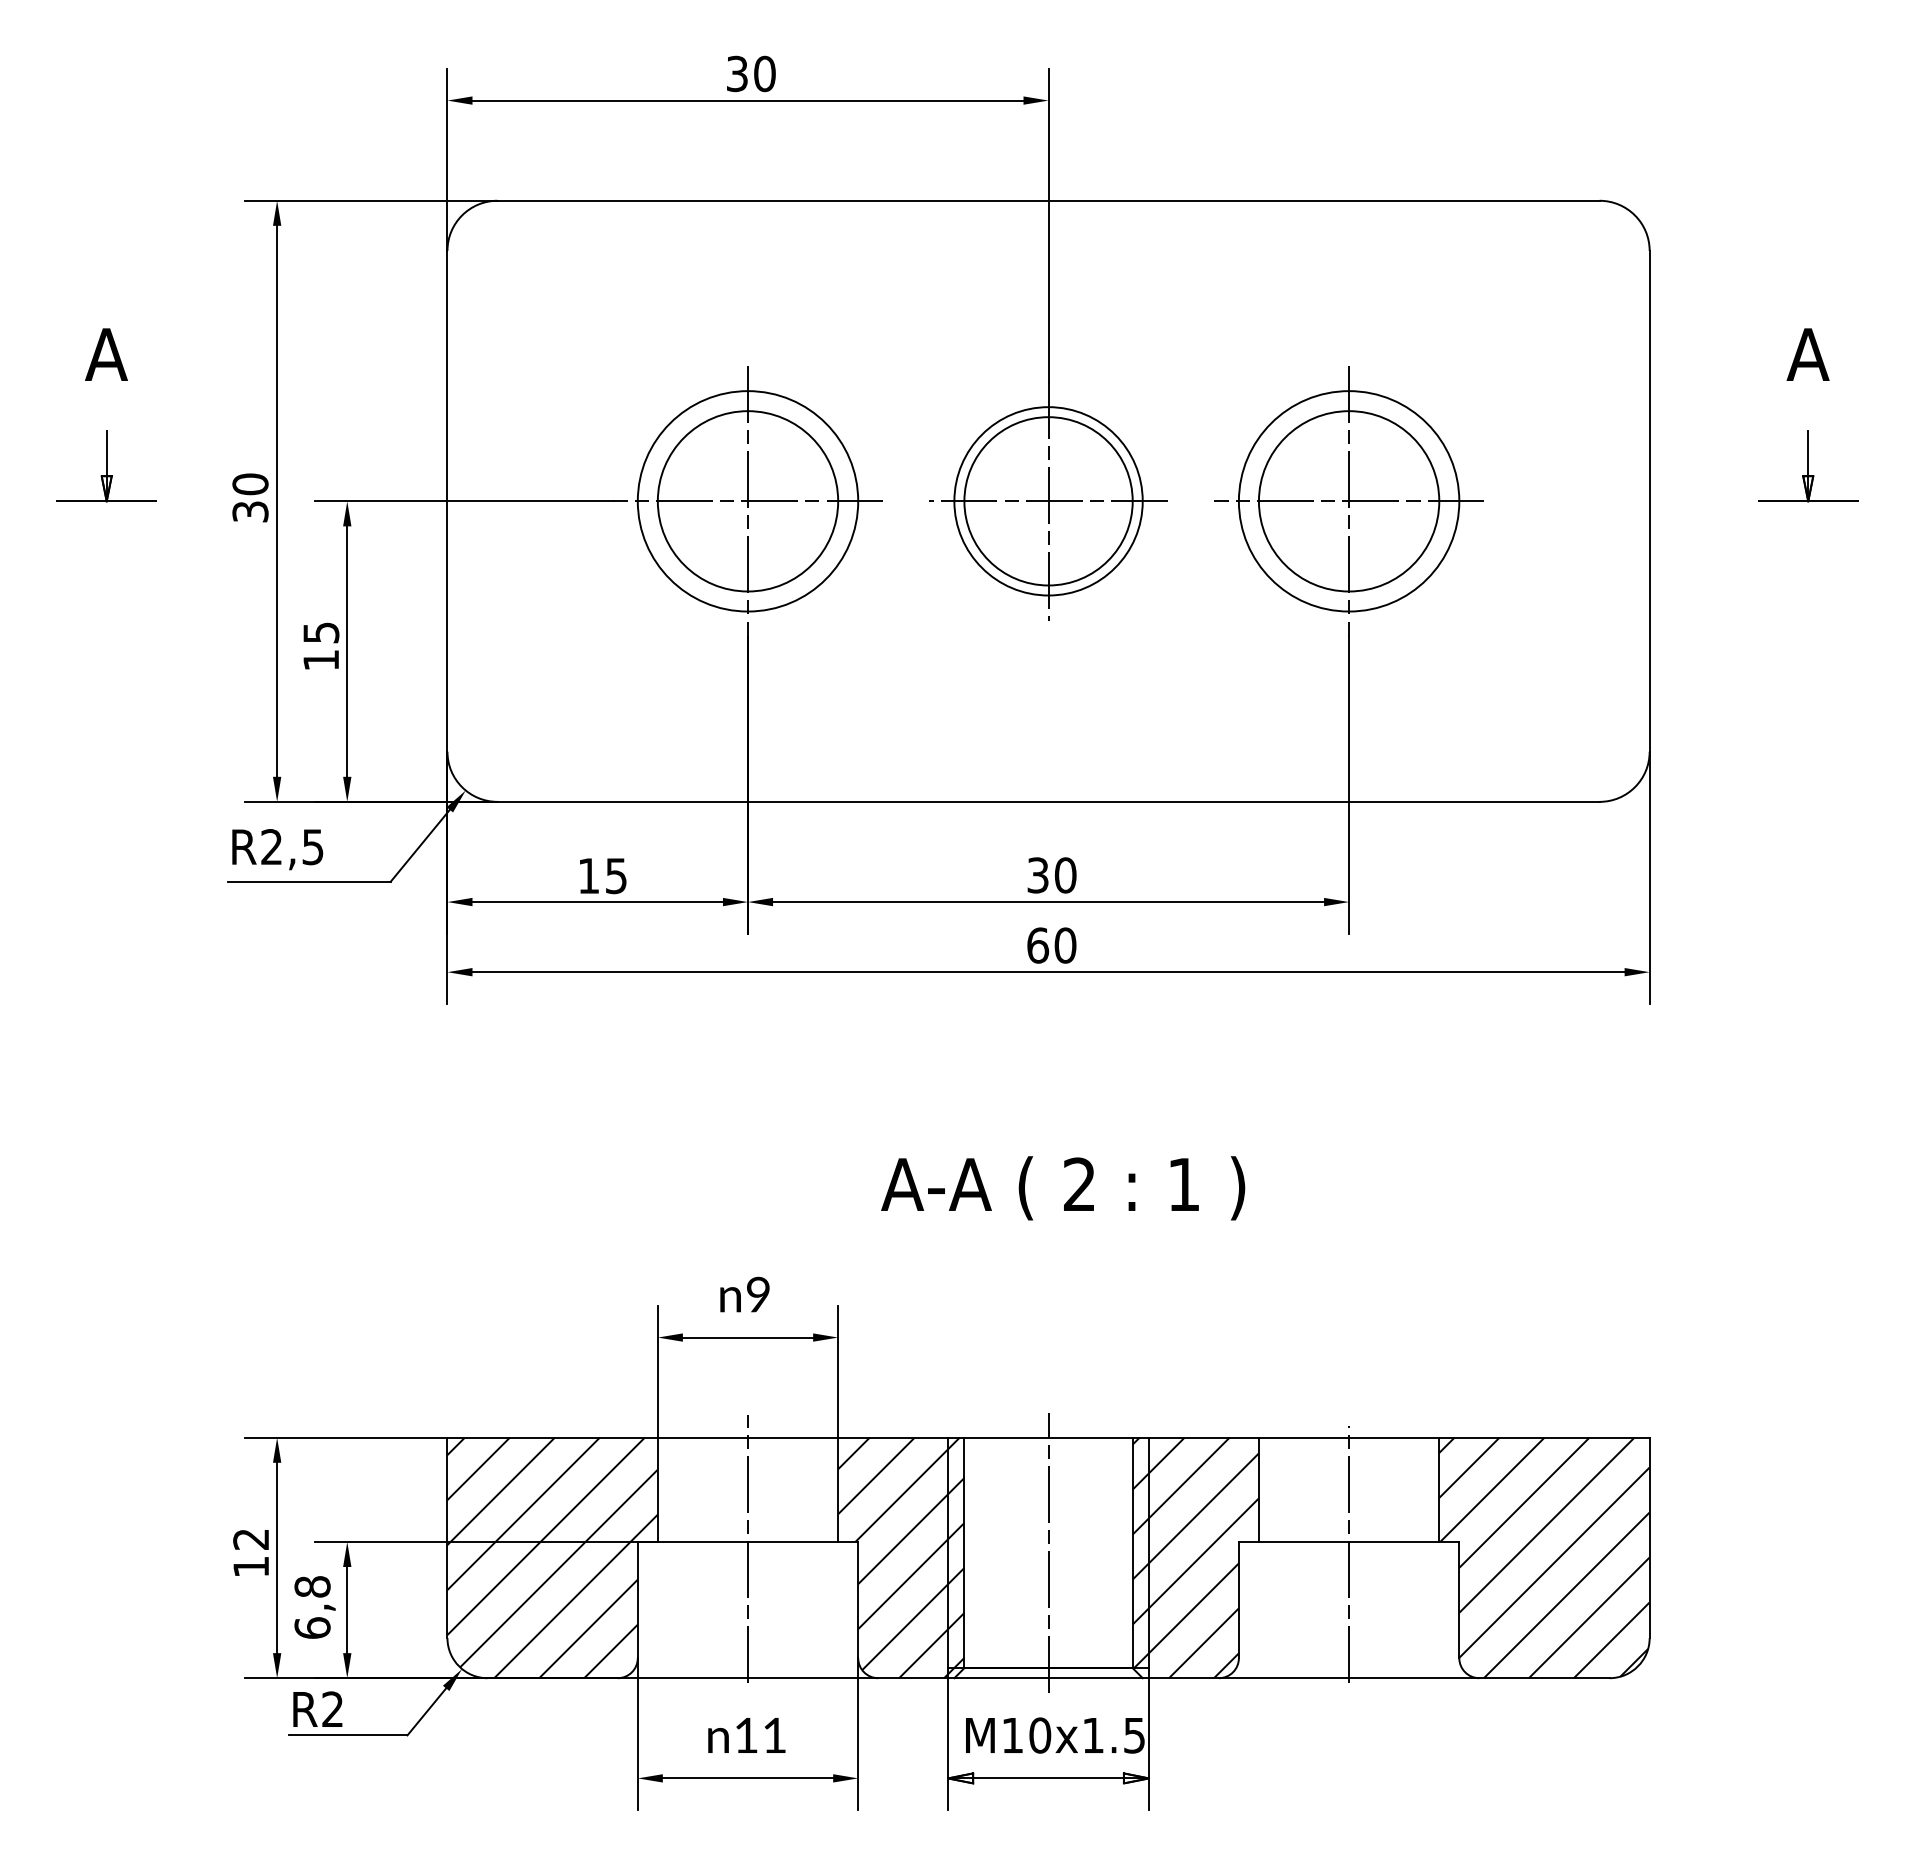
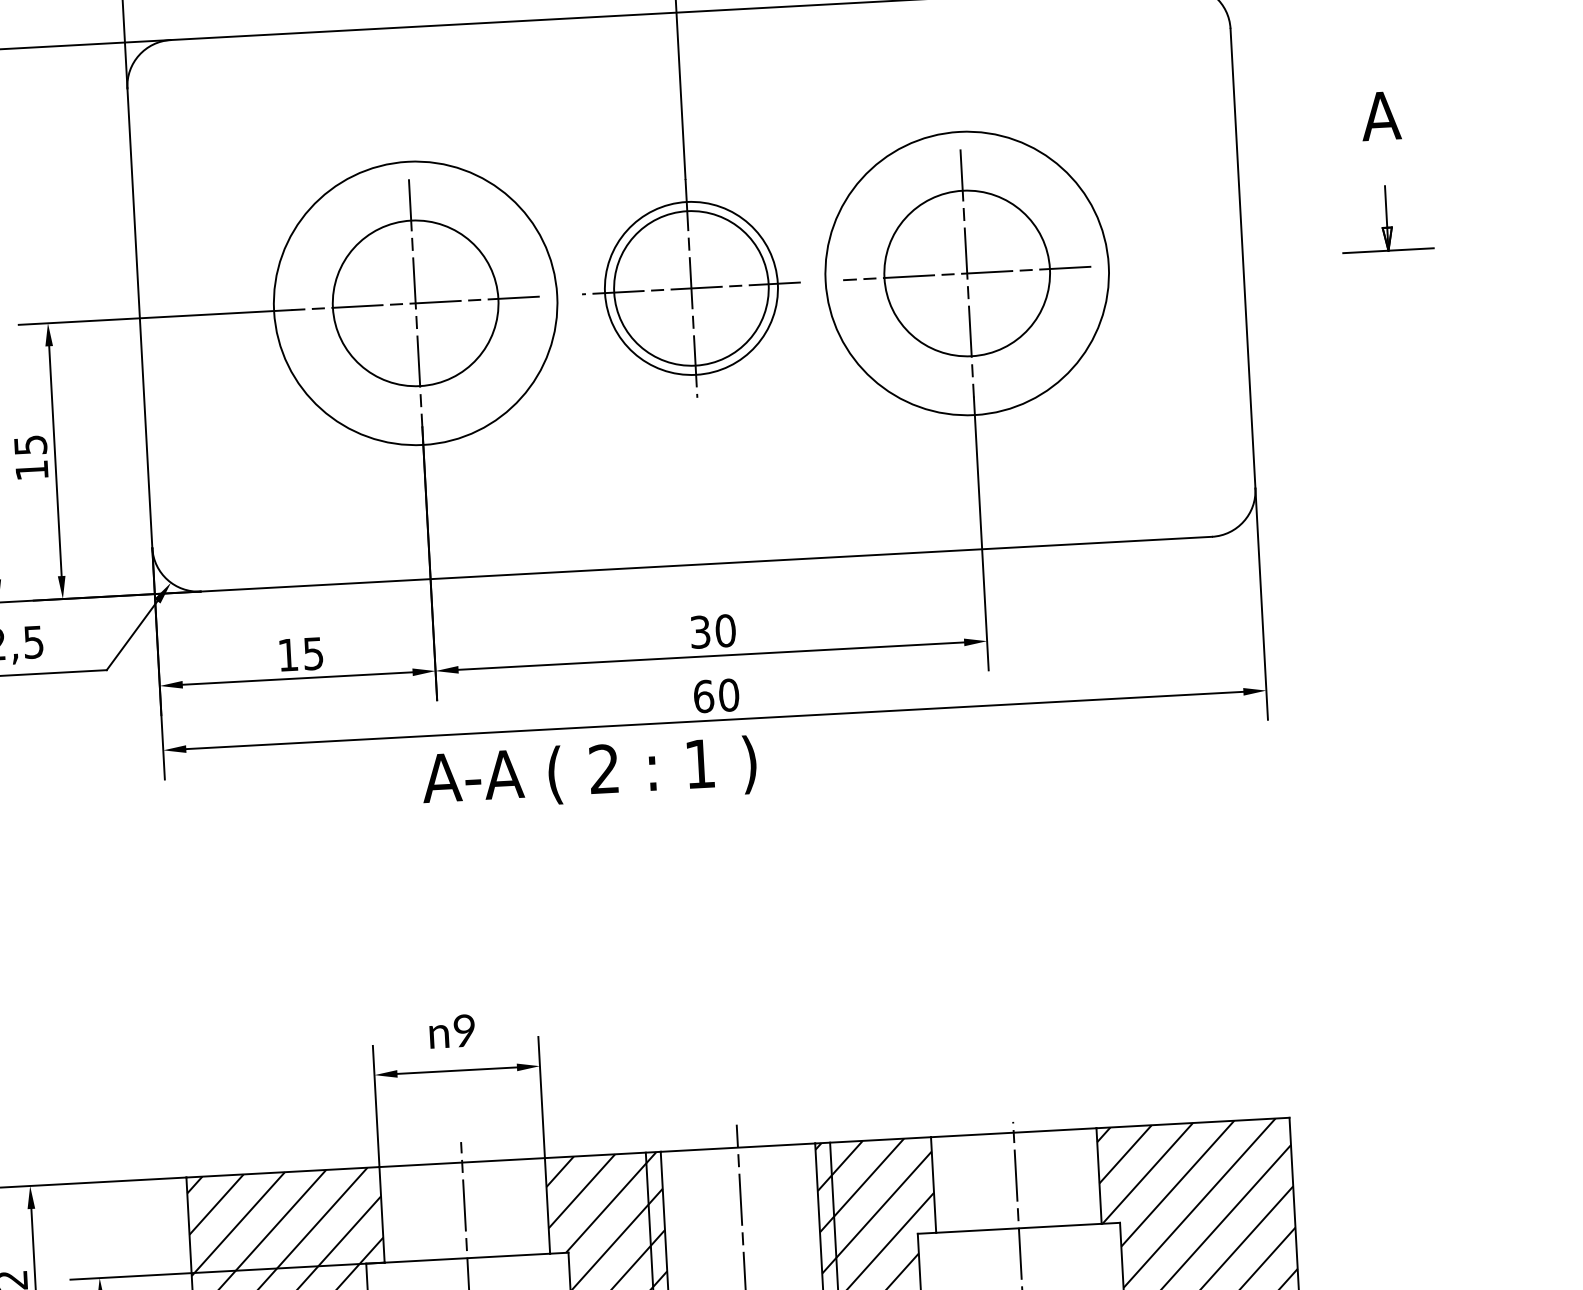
circle: (747, 501) -> (415, 303), size x1.4
circle: (1348, 501) -> (966, 273), size x1.4
text: (1063, 1188) -> (589, 773), moved

